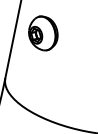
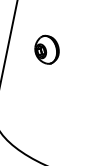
part: (43, 33) -> (47, 49), size x0.6

